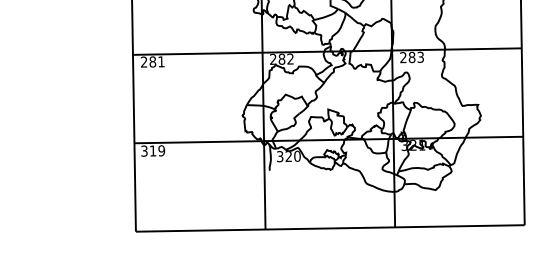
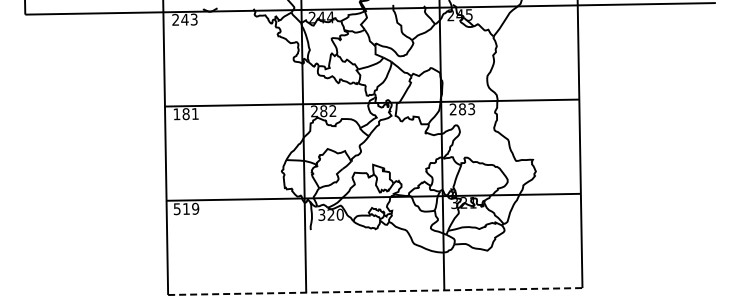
text: (143, 62) -> (176, 114), 281 -> 181
text: (144, 150) -> (177, 208), 319 -> 519
line: (330, 228) -> (375, 291), solid -> dashed

